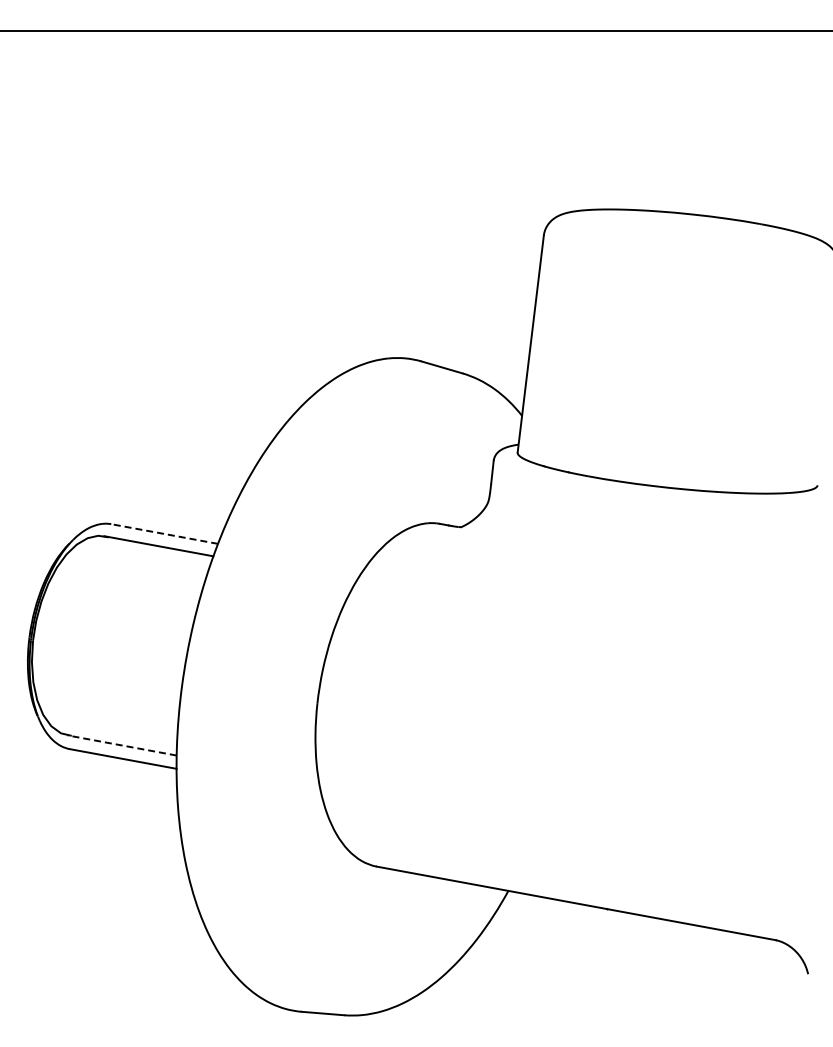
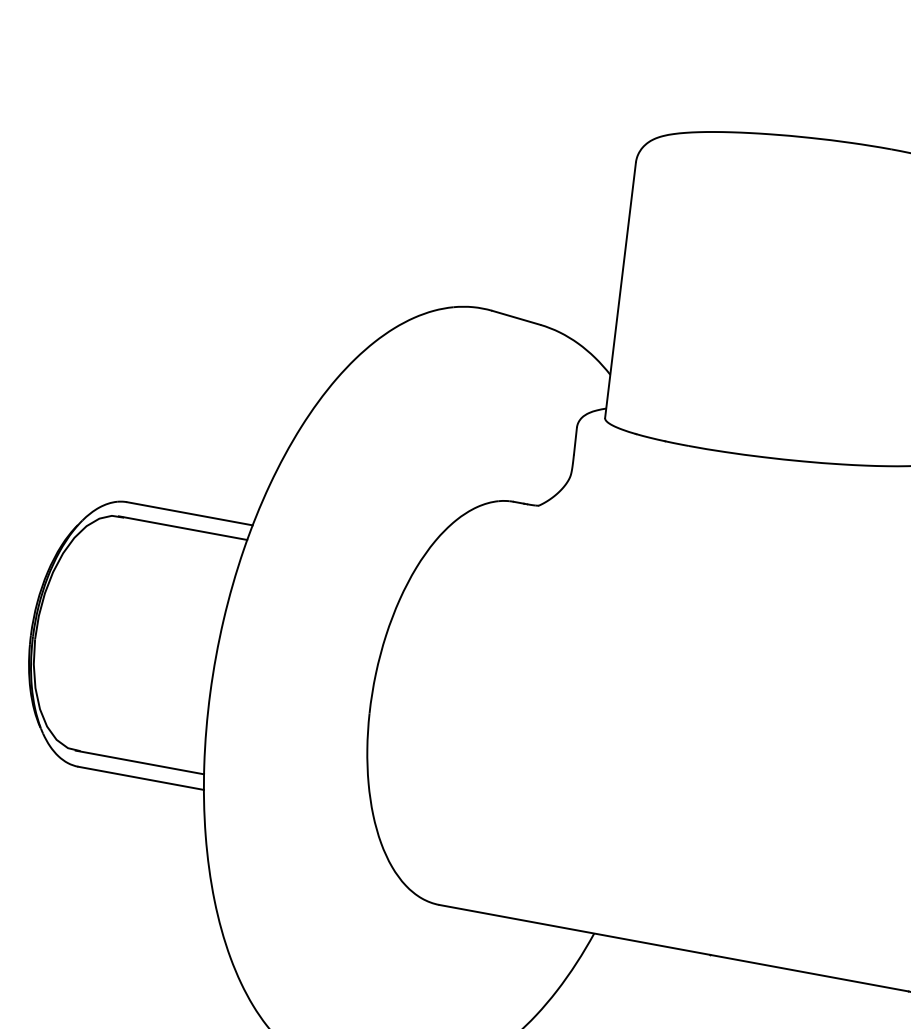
line: (164, 533) -> (189, 513), dashed -> solid
line: (121, 745) -> (139, 762), dashed -> solid

